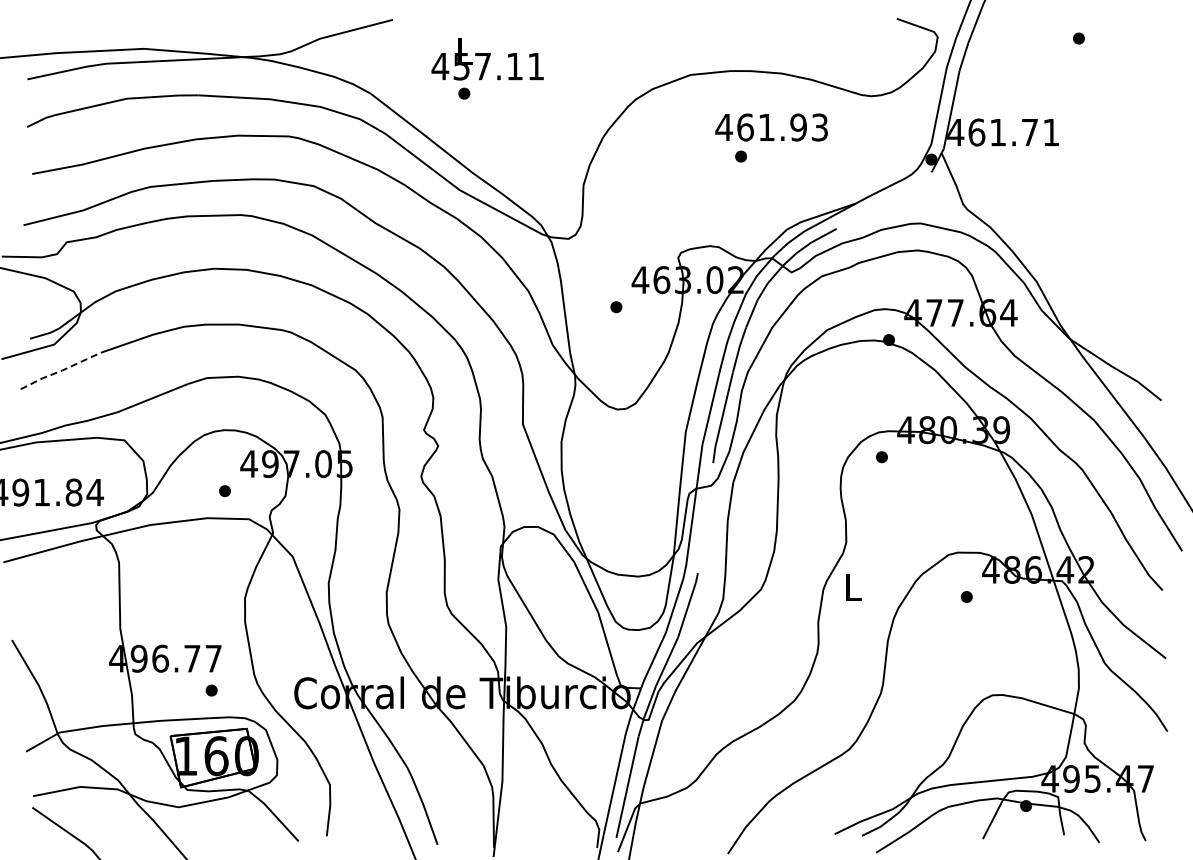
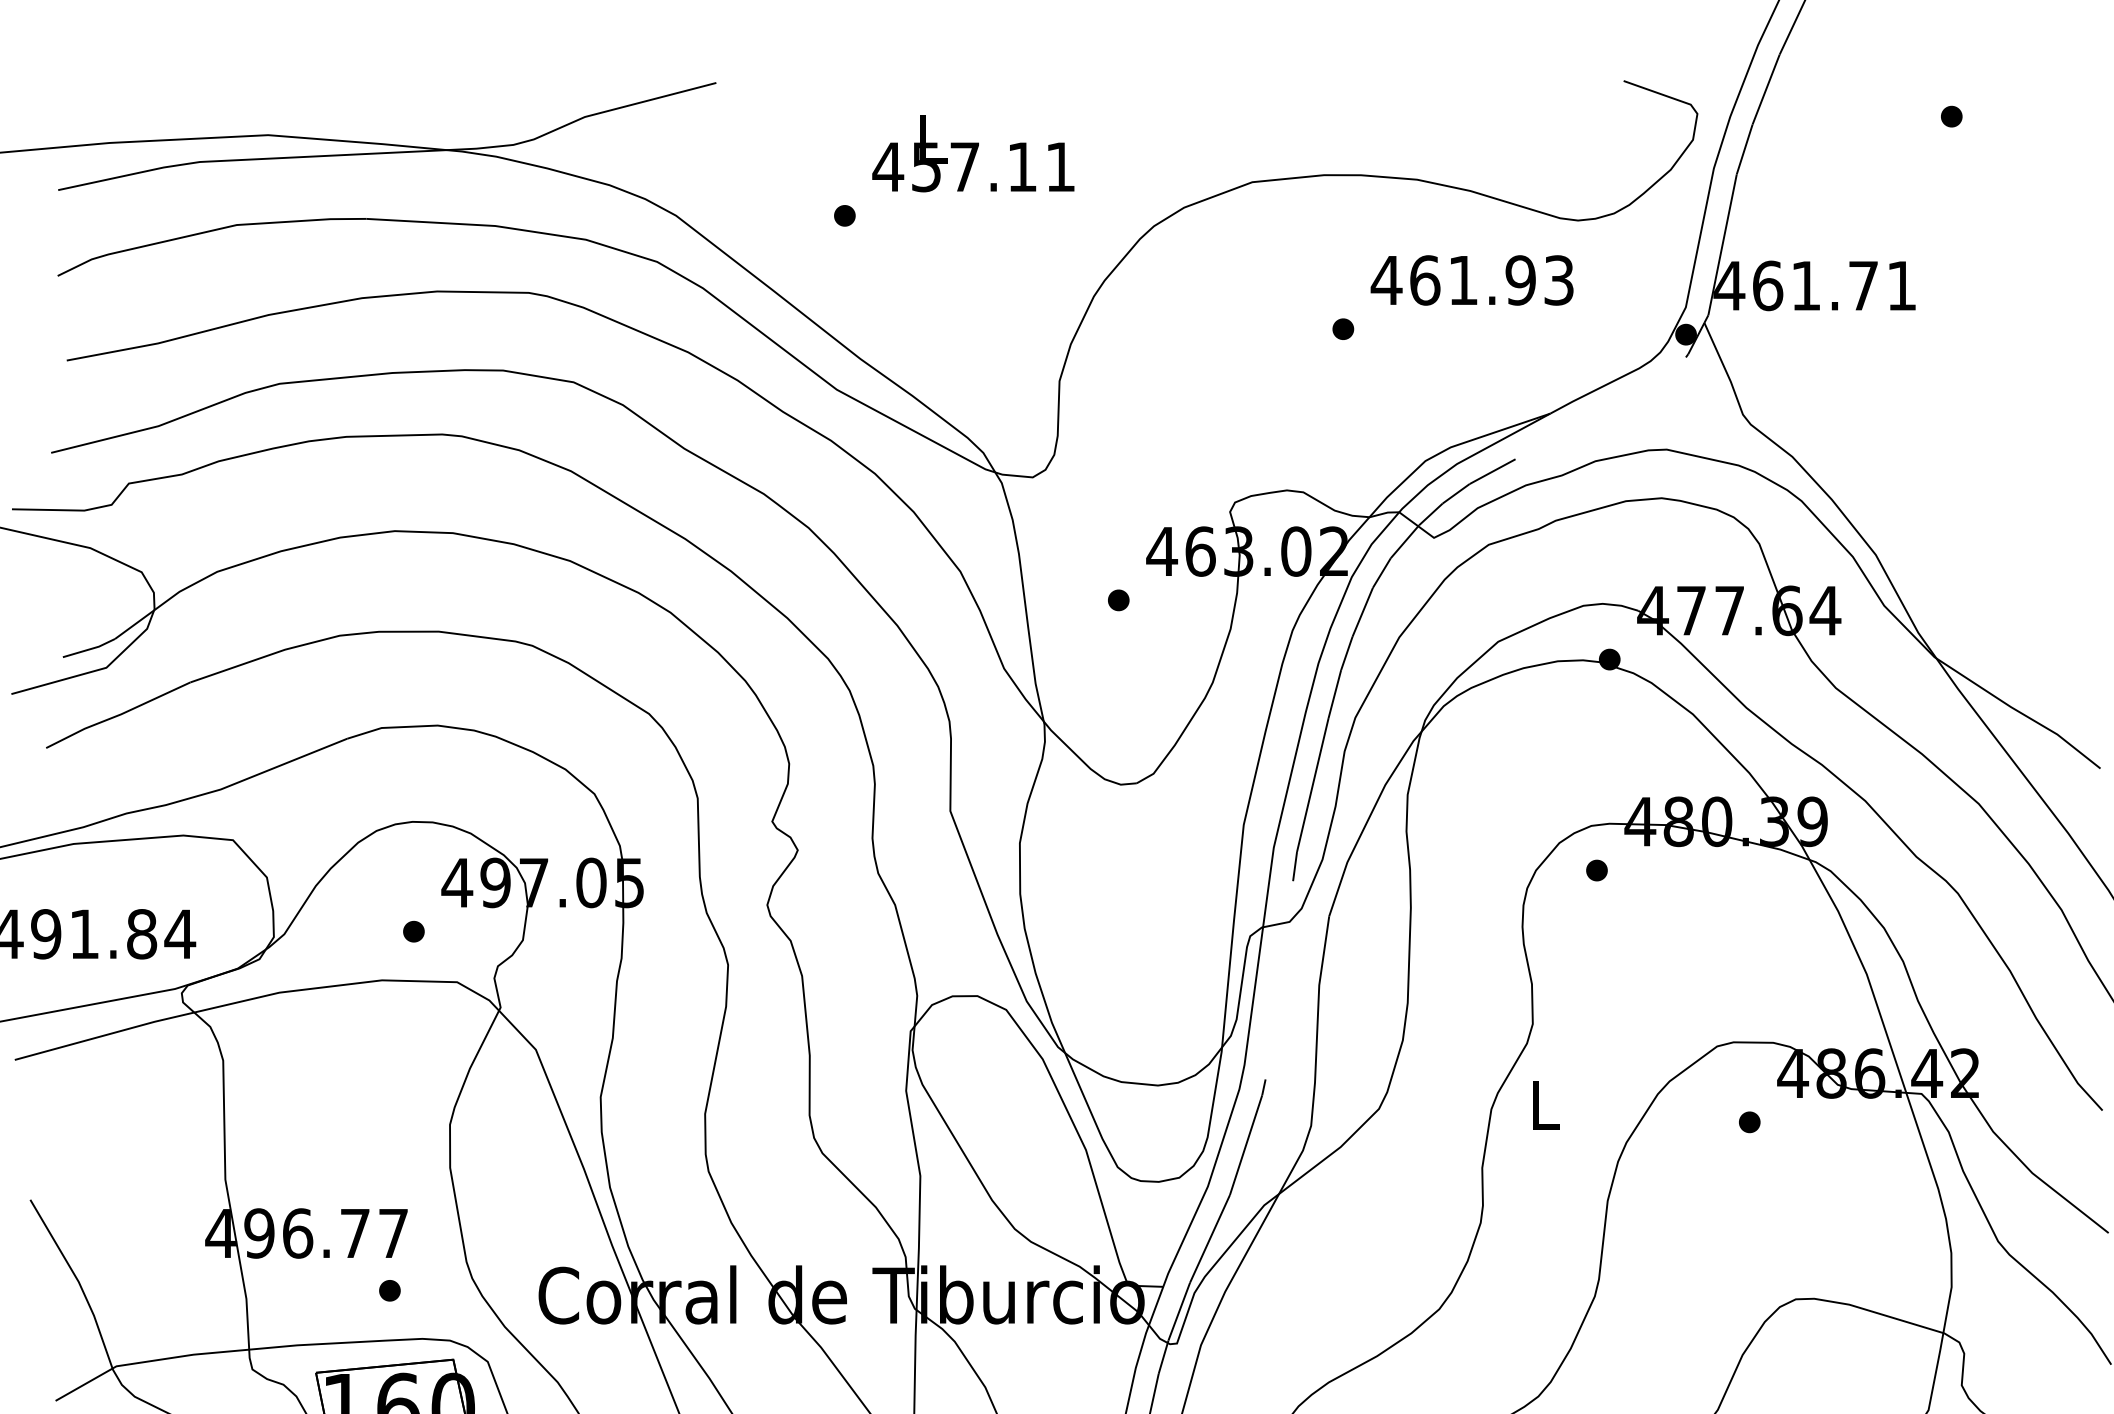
text: (487, 59) -> (973, 154), moved
text: (771, 127) -> (1471, 280), moved
line: (61, 370) -> (119, 714), dashed -> solid

